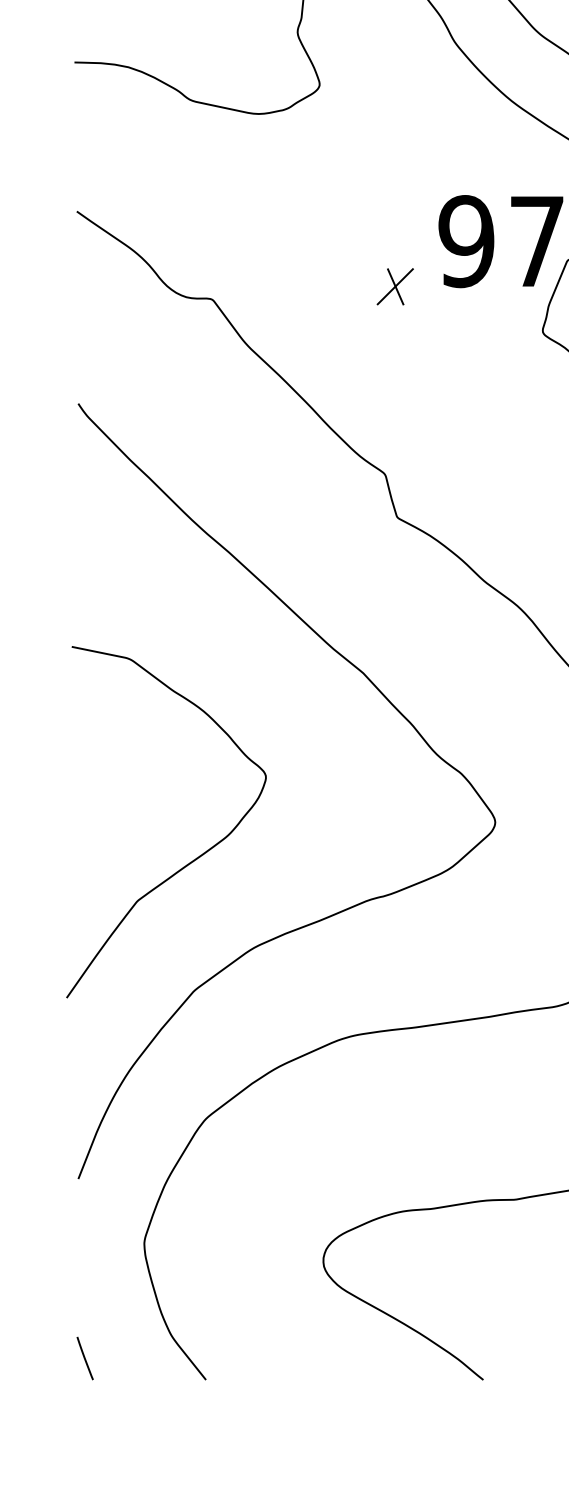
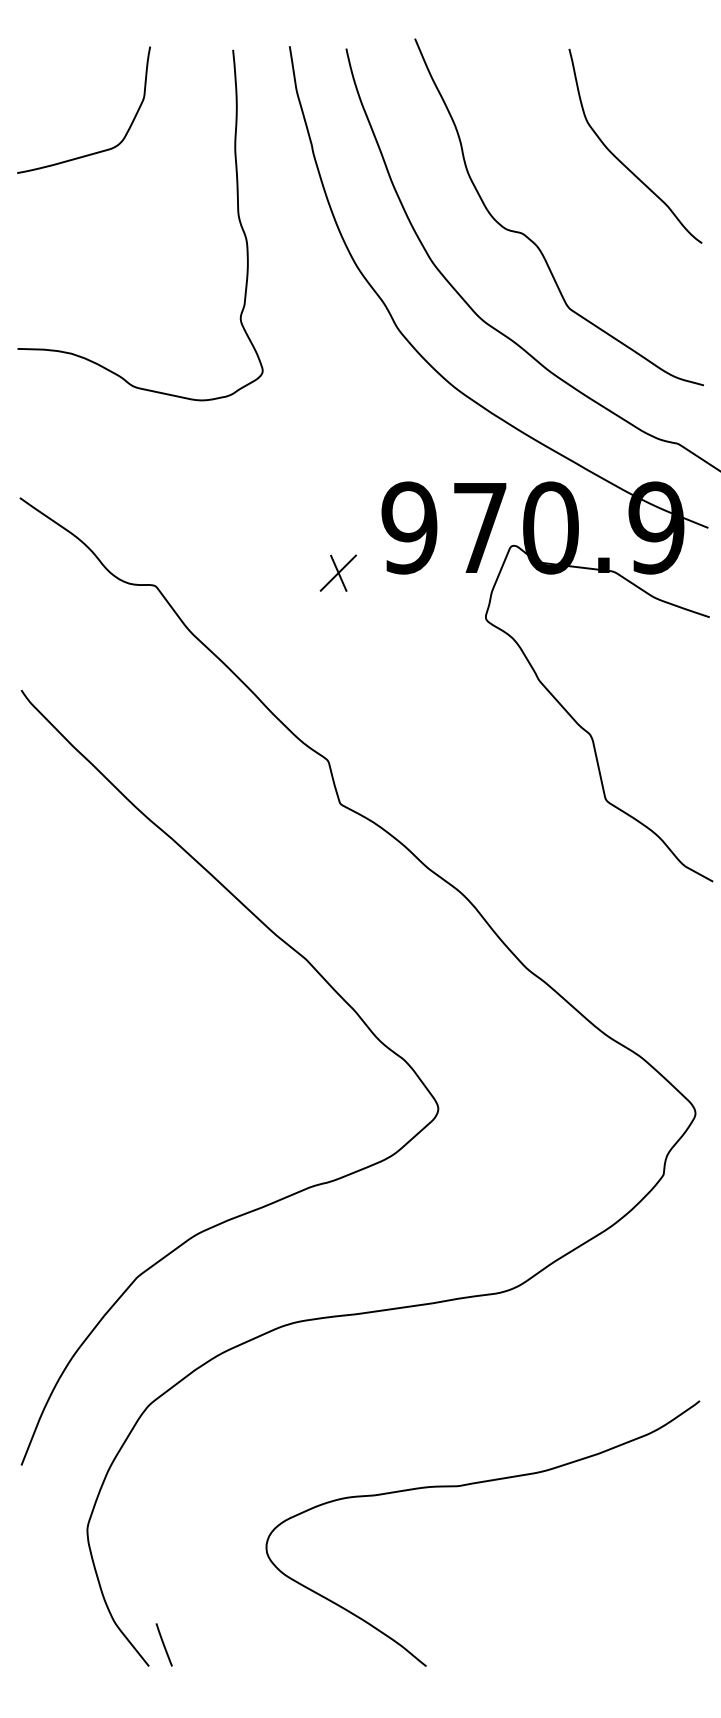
curve: (191, 861) -> (134, 1147), removed
line: (84, 1358) -> (163, 1644), moved

